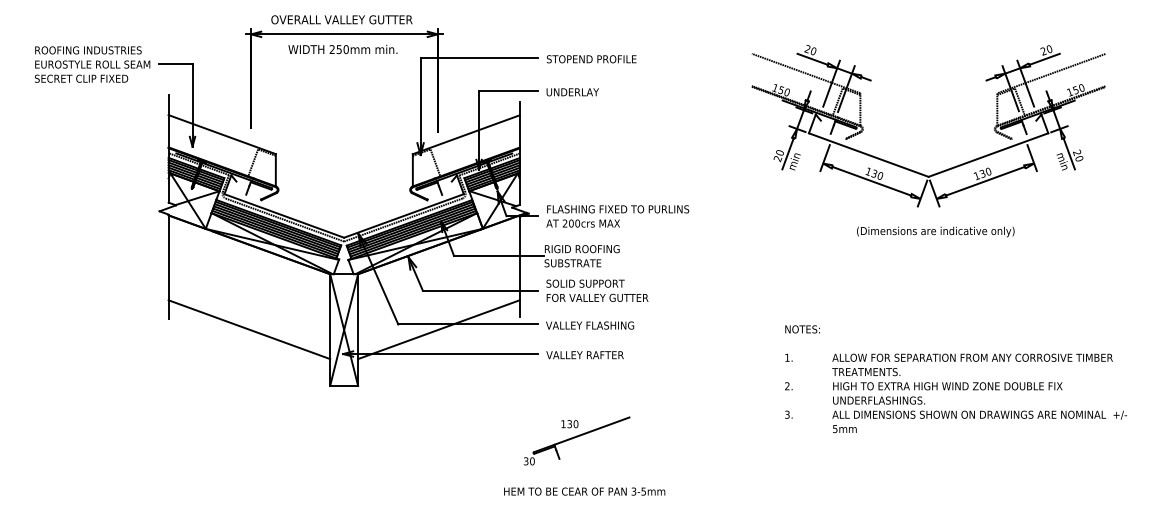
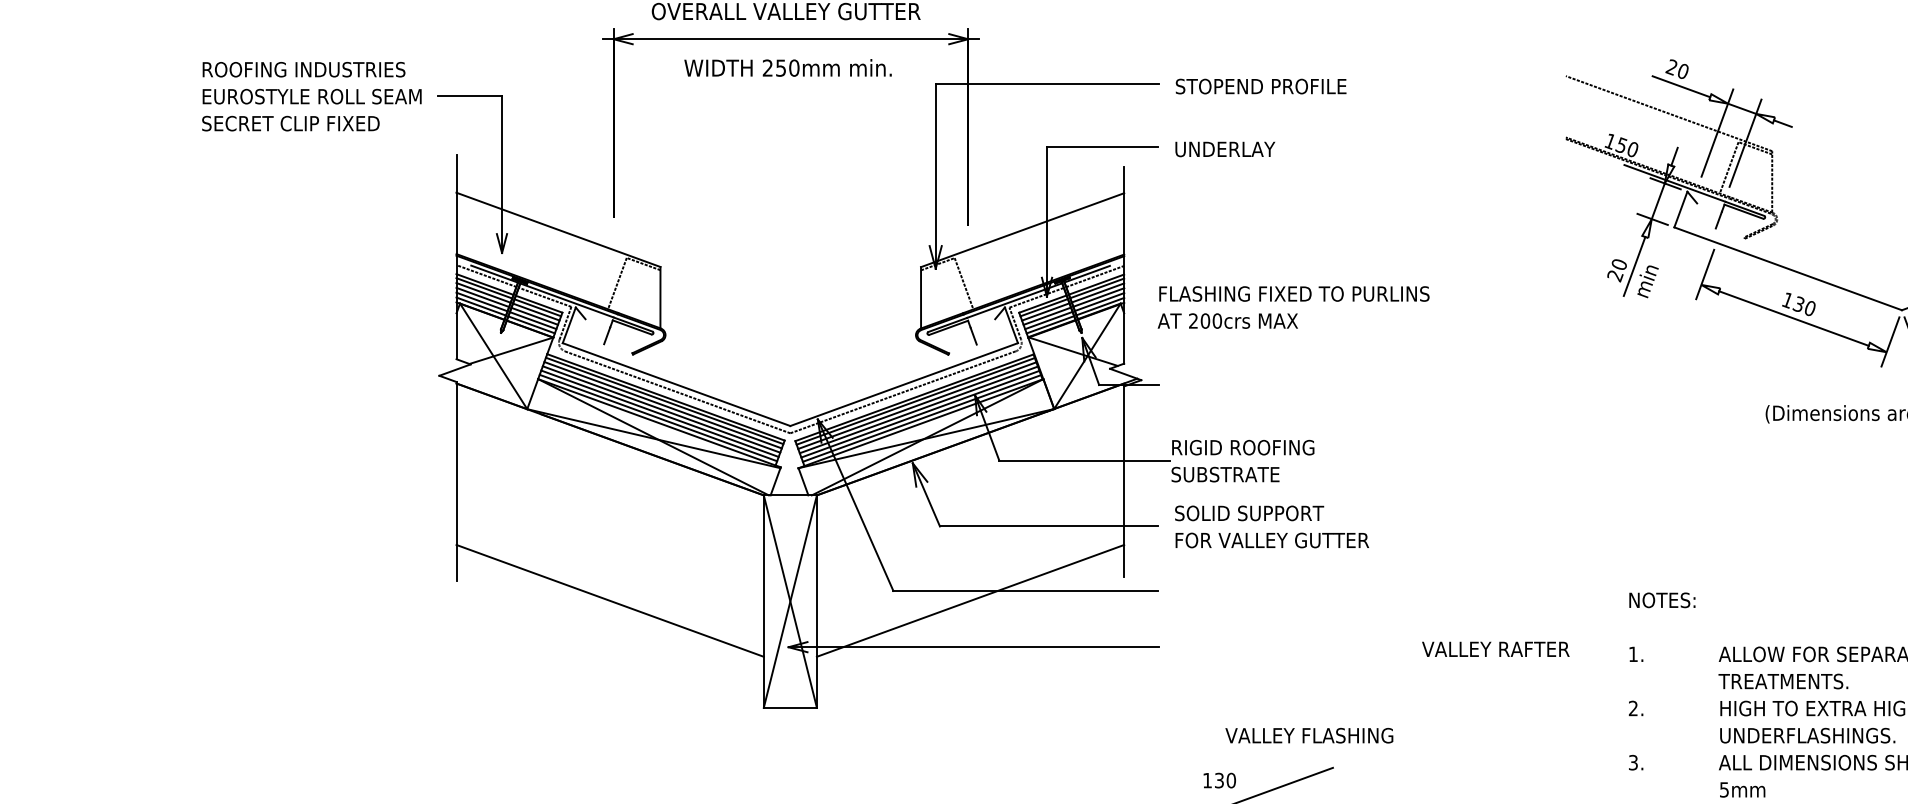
text: (617, 216) -> (1293, 307), moved
text: (590, 325) -> (1310, 735), moved
text: (584, 355) -> (1494, 649), moved

